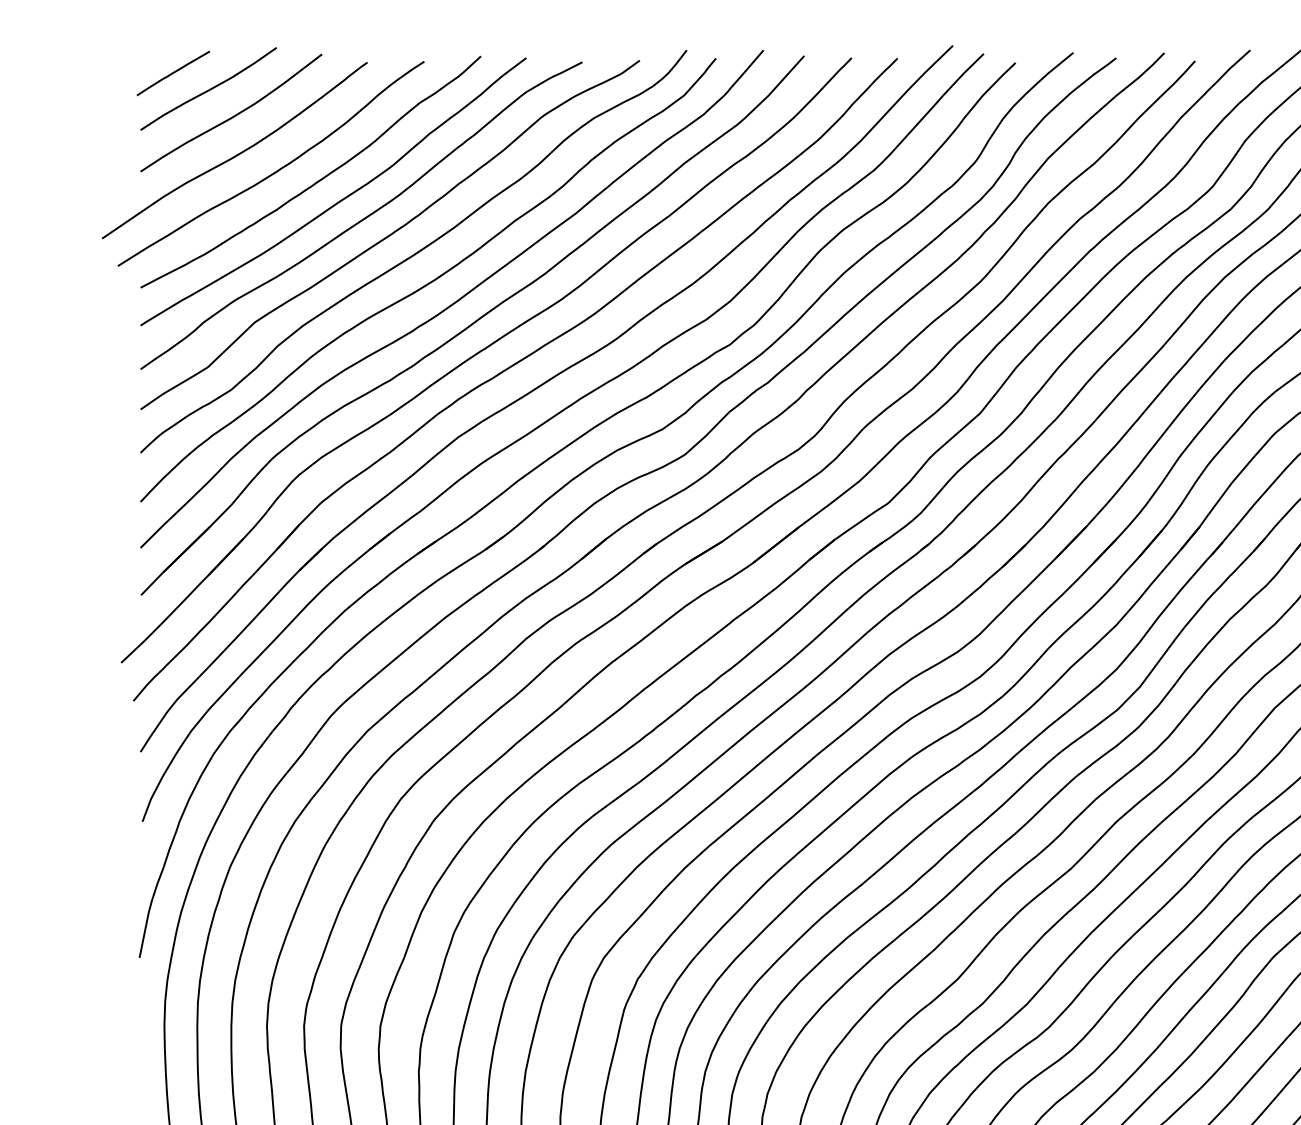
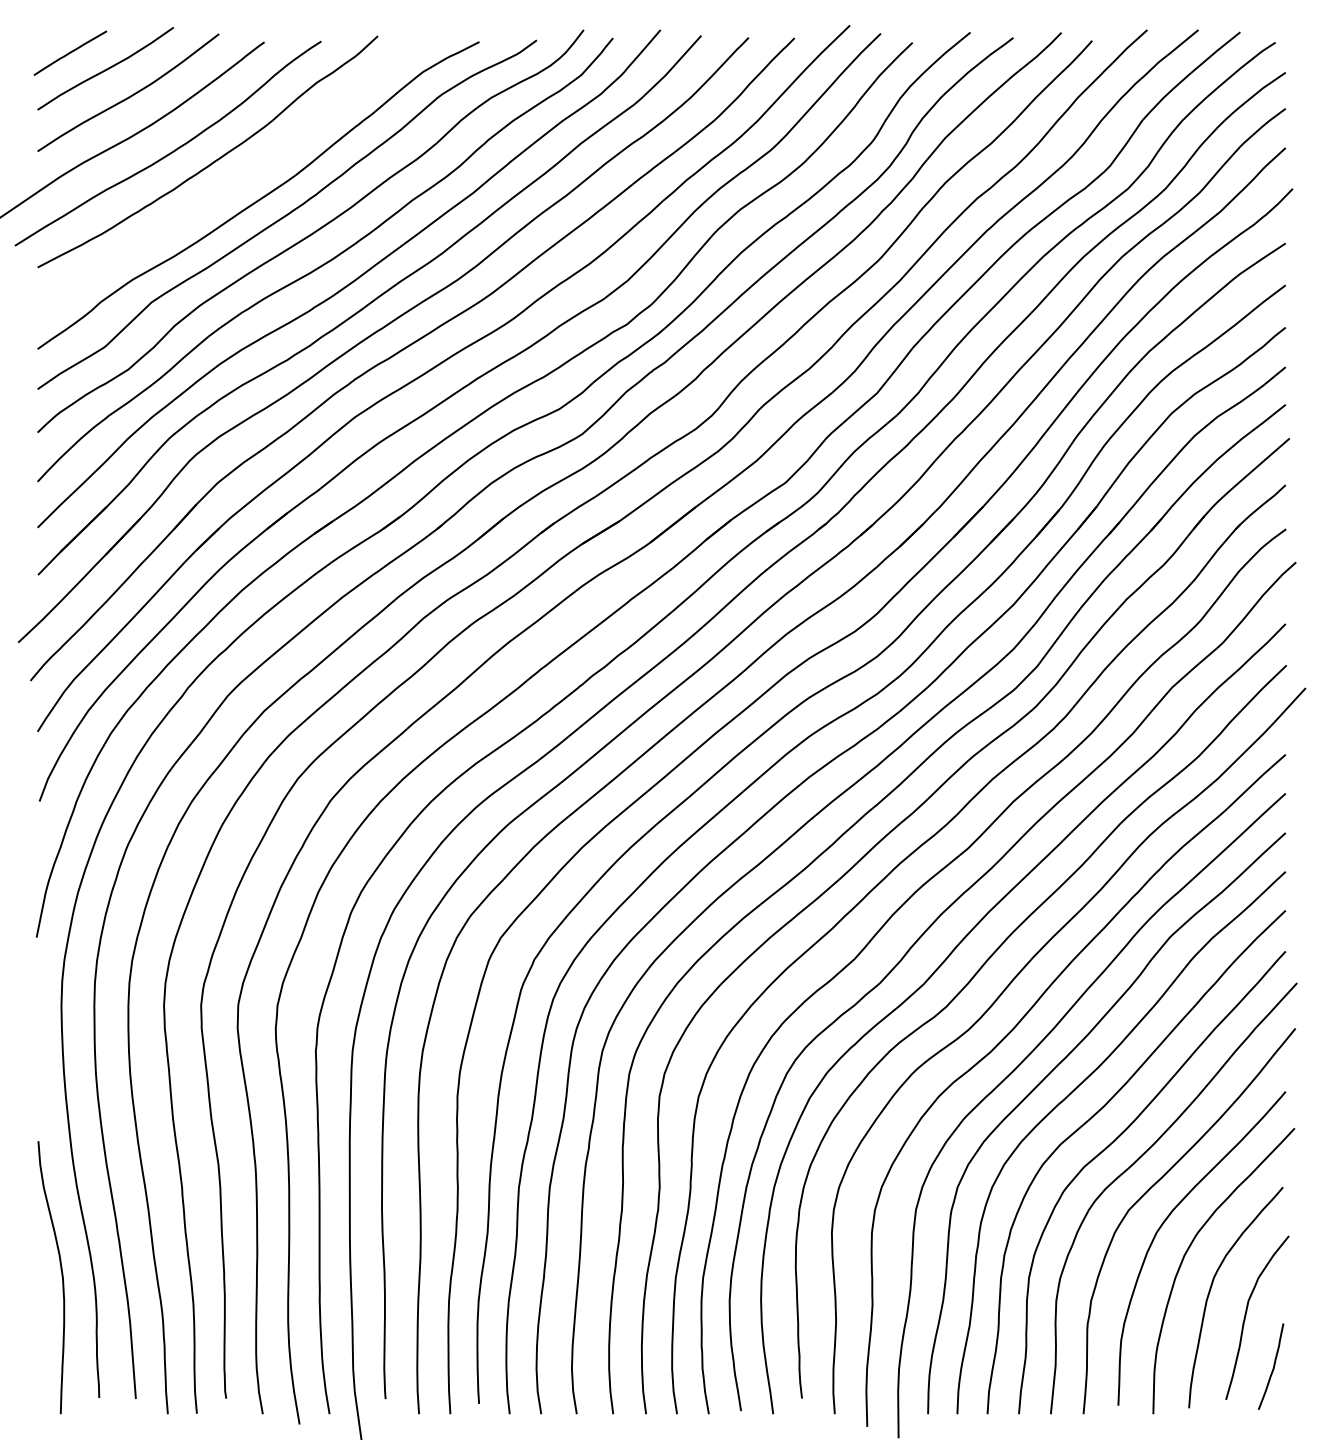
curve: (340, 199) -> (237, 179), removed

